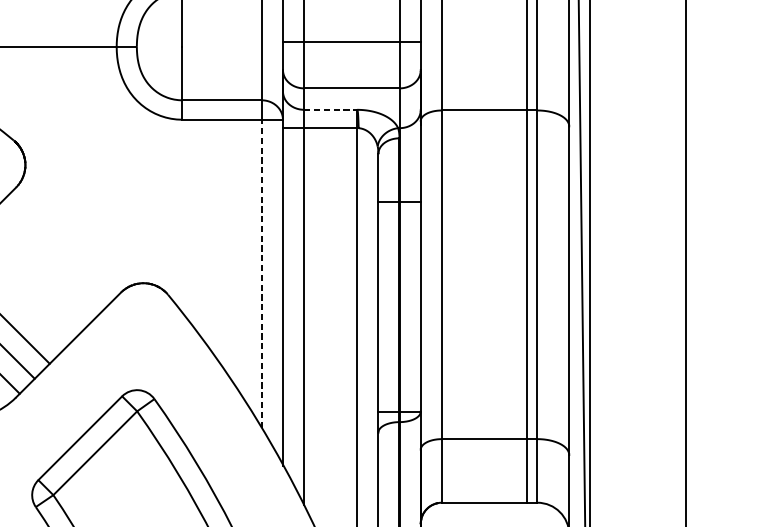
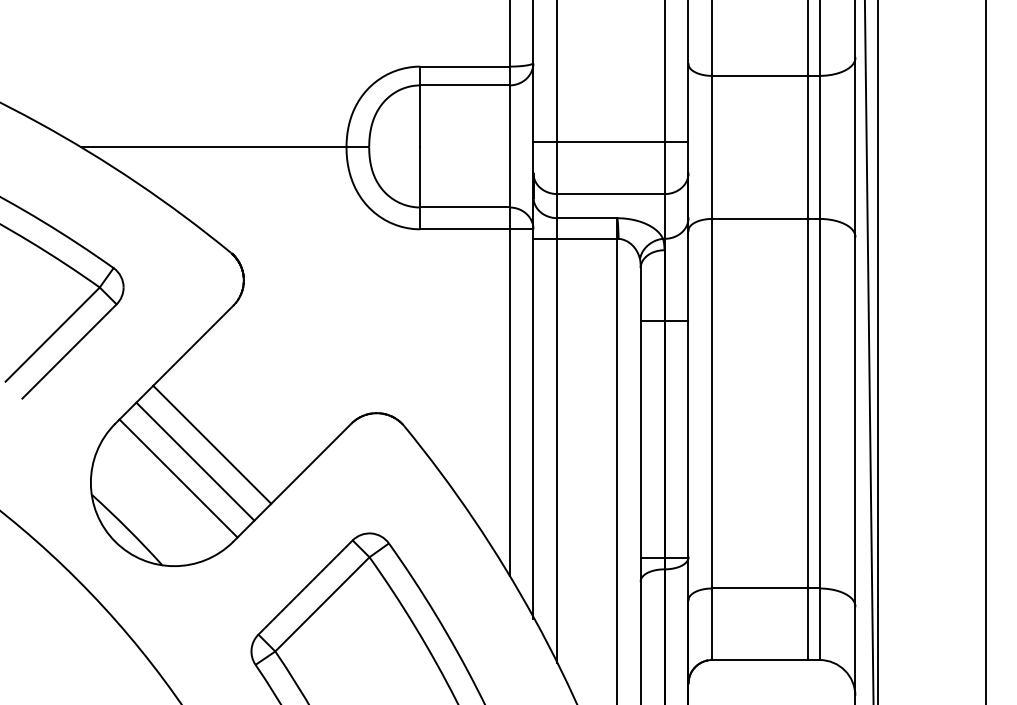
line: (331, 110) -> (587, 218), dashed -> solid
line: (261, 273) -> (509, 402), dashed -> solid

